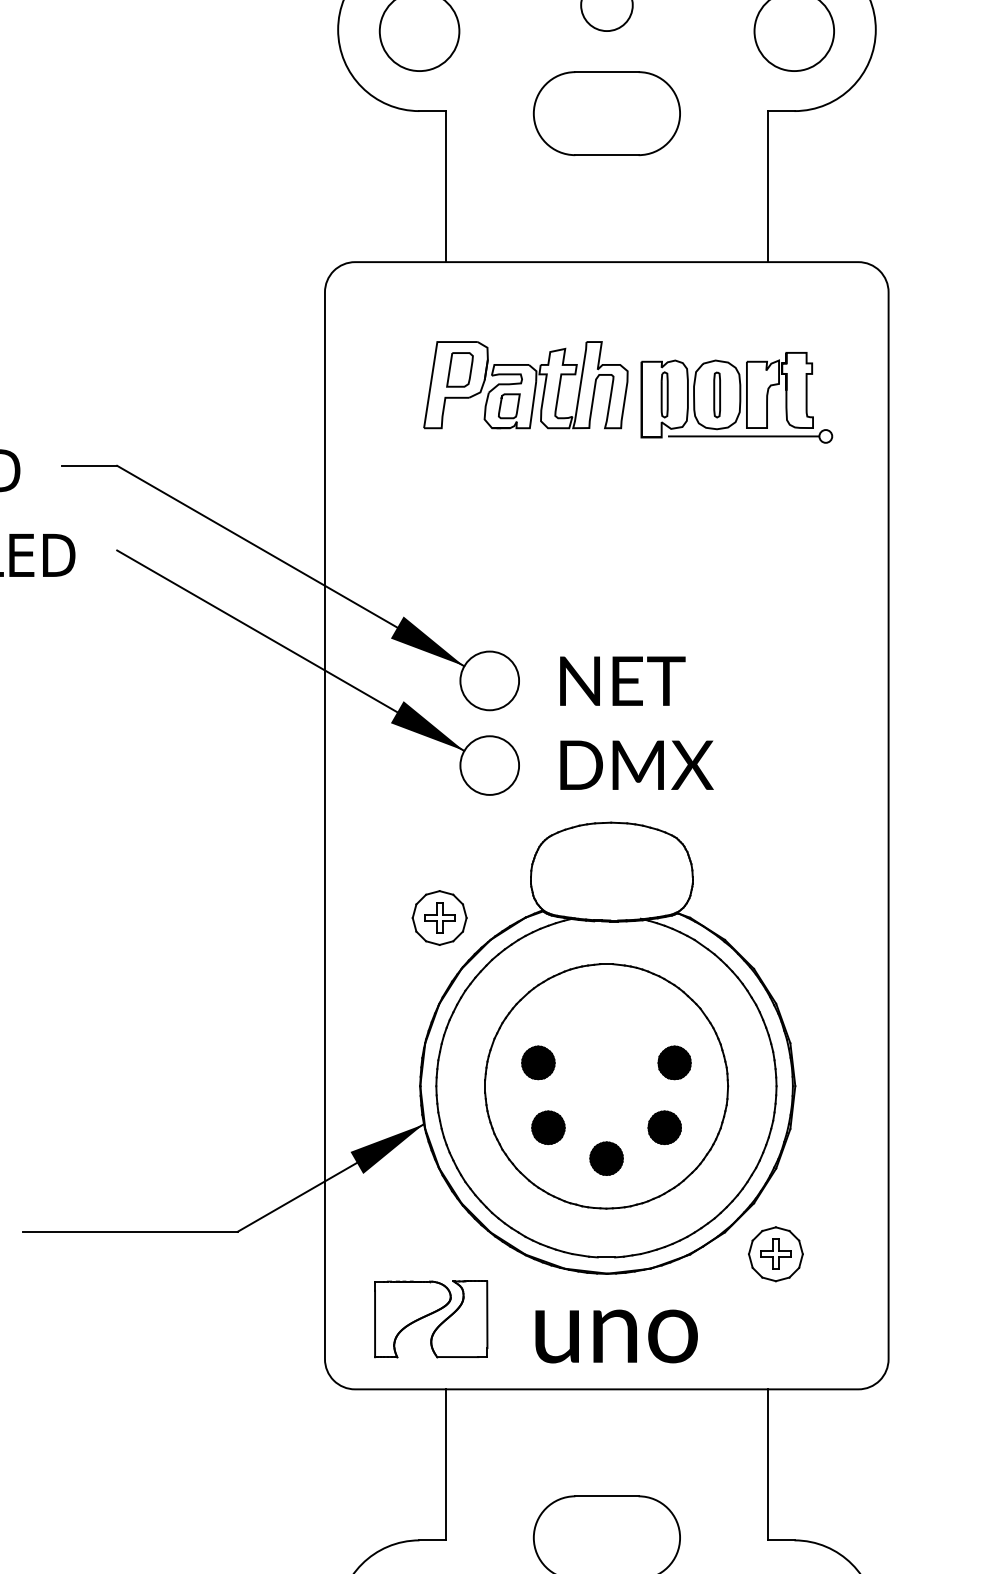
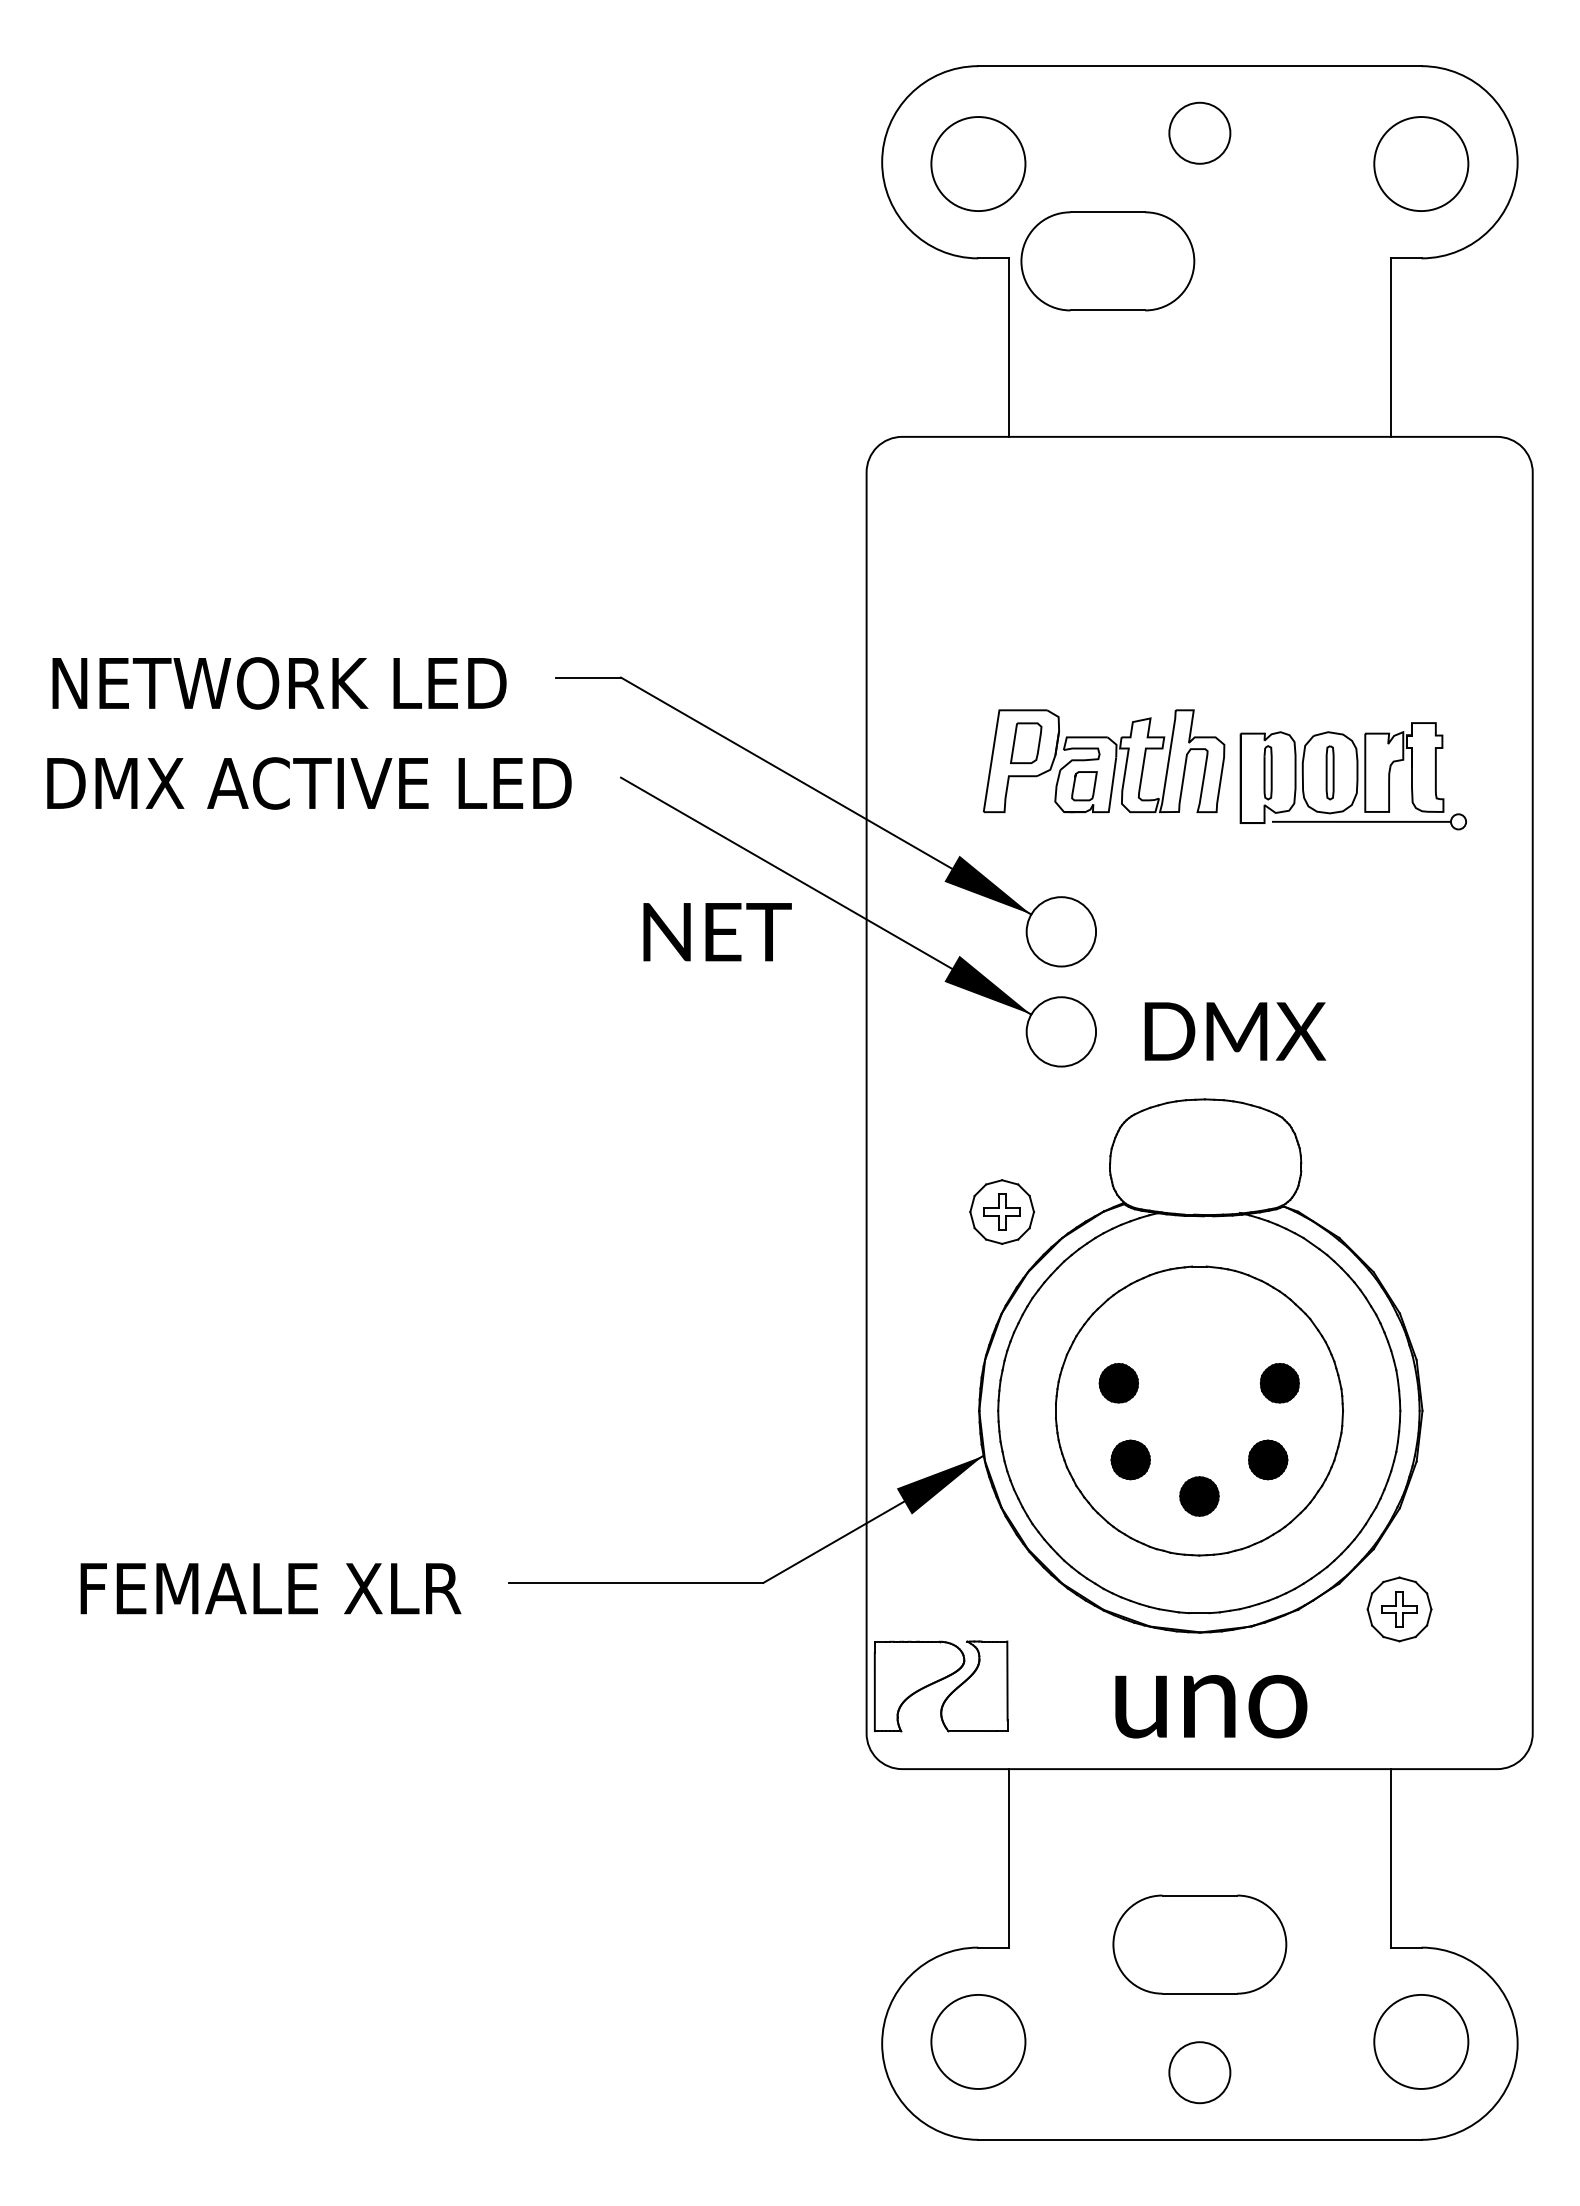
part: (606, 113) -> (1107, 261), moved
part: (627, 392) -> (1224, 769), moved
text: (622, 681) -> (717, 932), moved
part: (430, 1319) -> (940, 1686), moved

